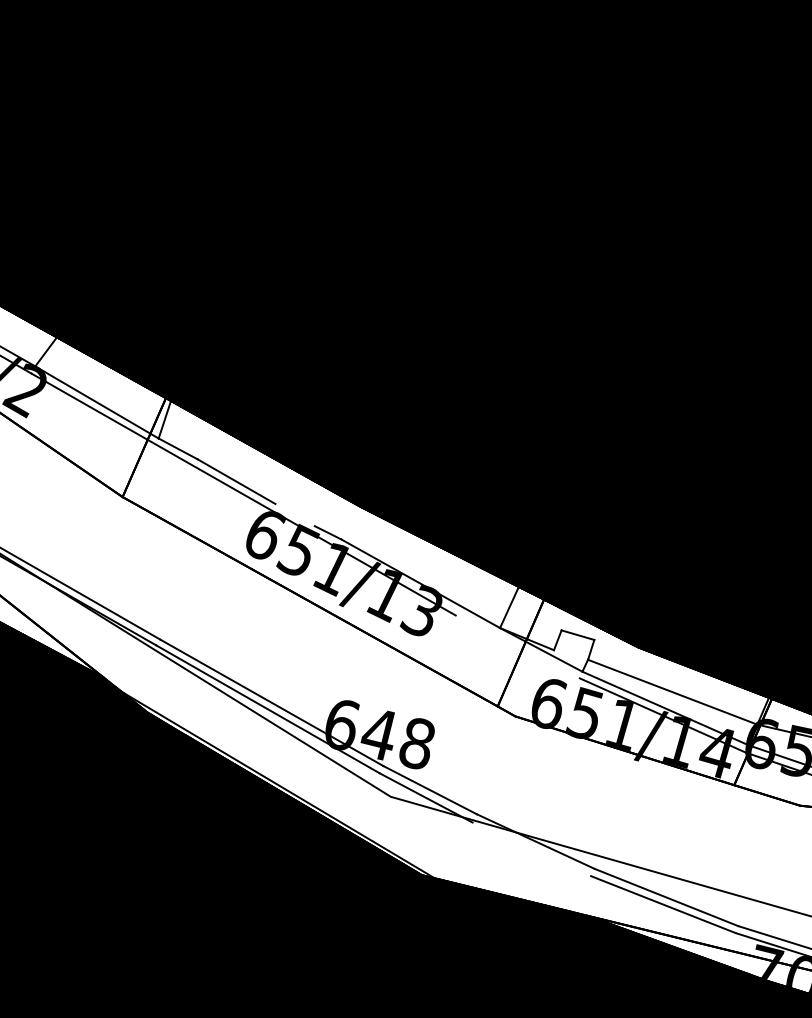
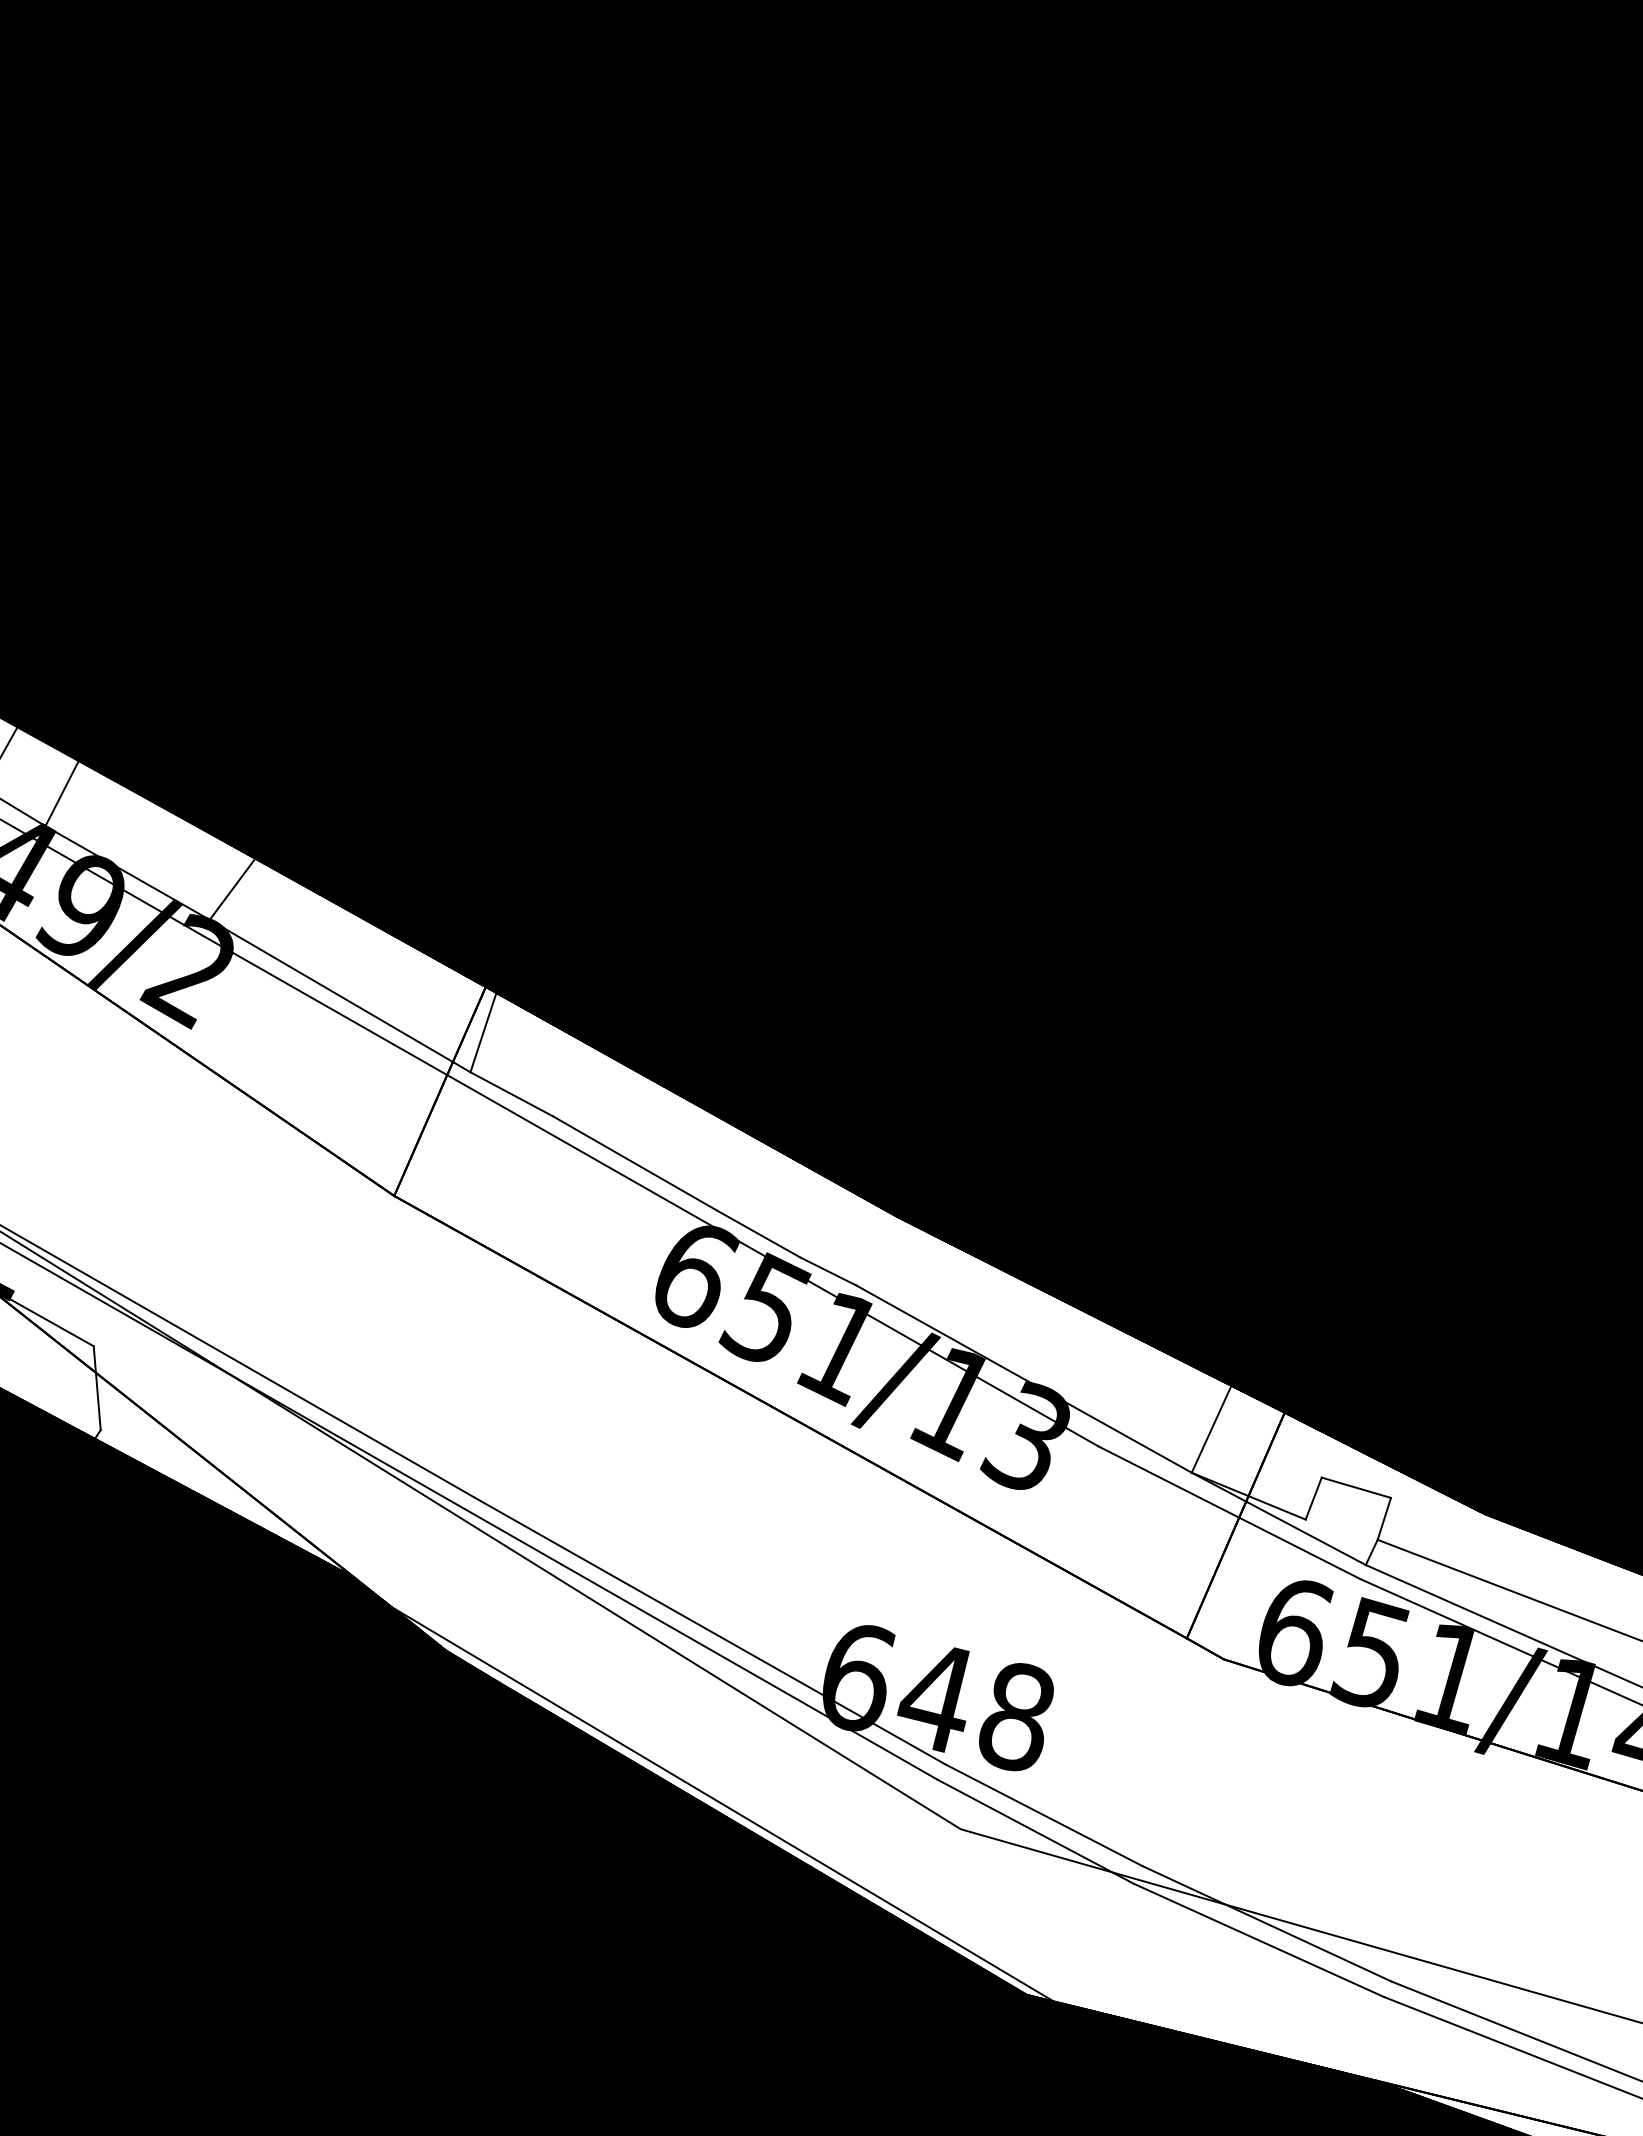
line: (294, 515) -> (757, 1234), added
line: (517, 646) -> (1228, 1511), added
line: (531, 849) -> (1258, 1940), added

